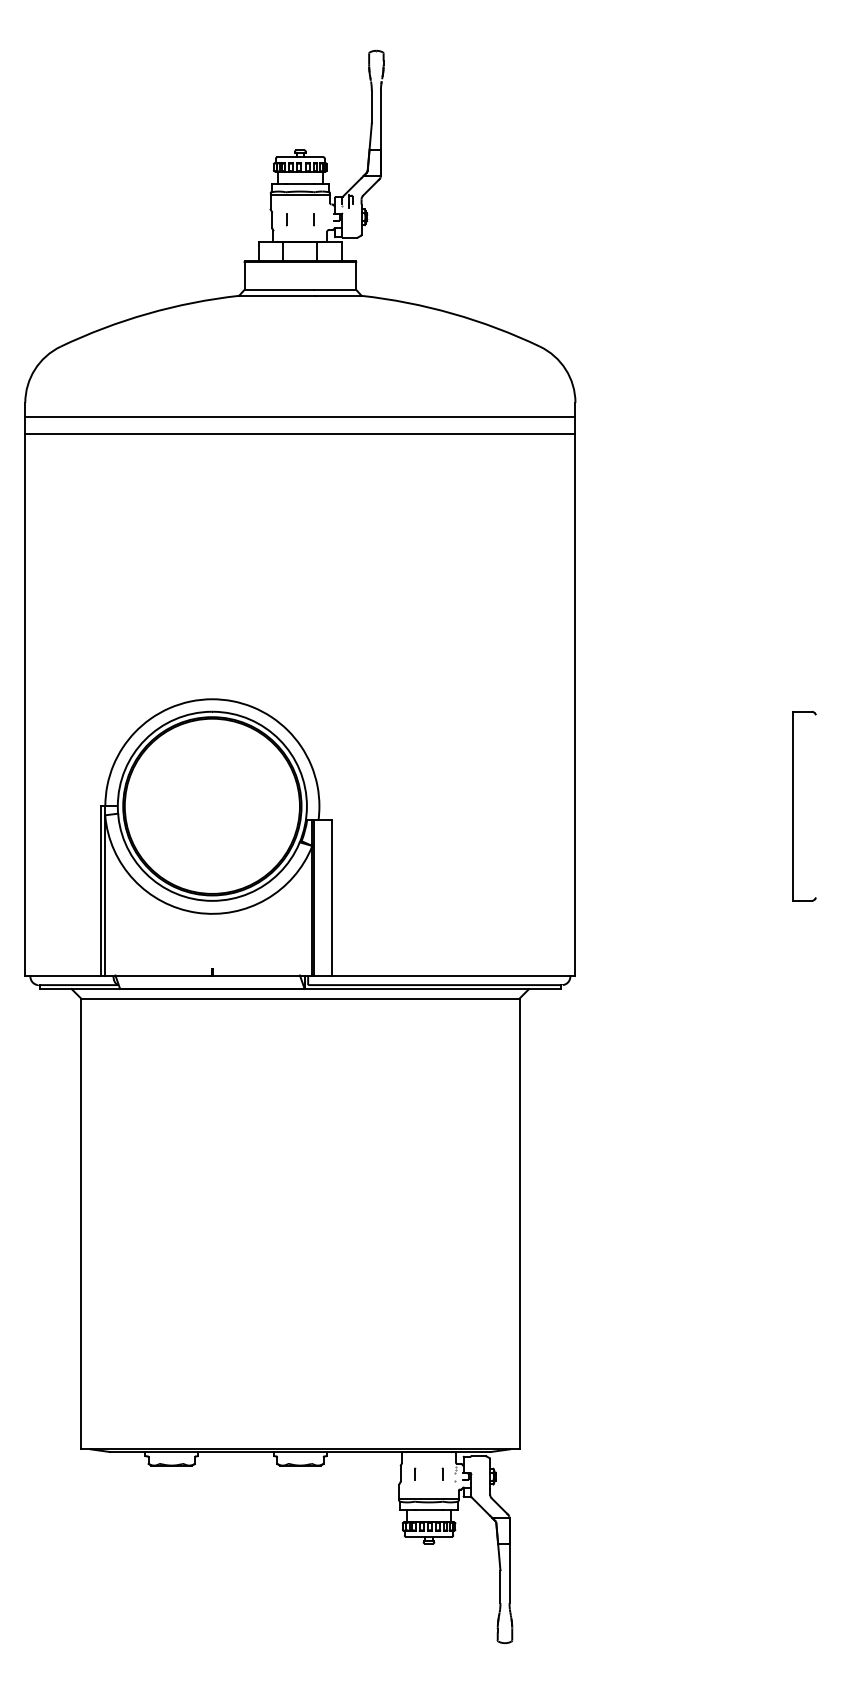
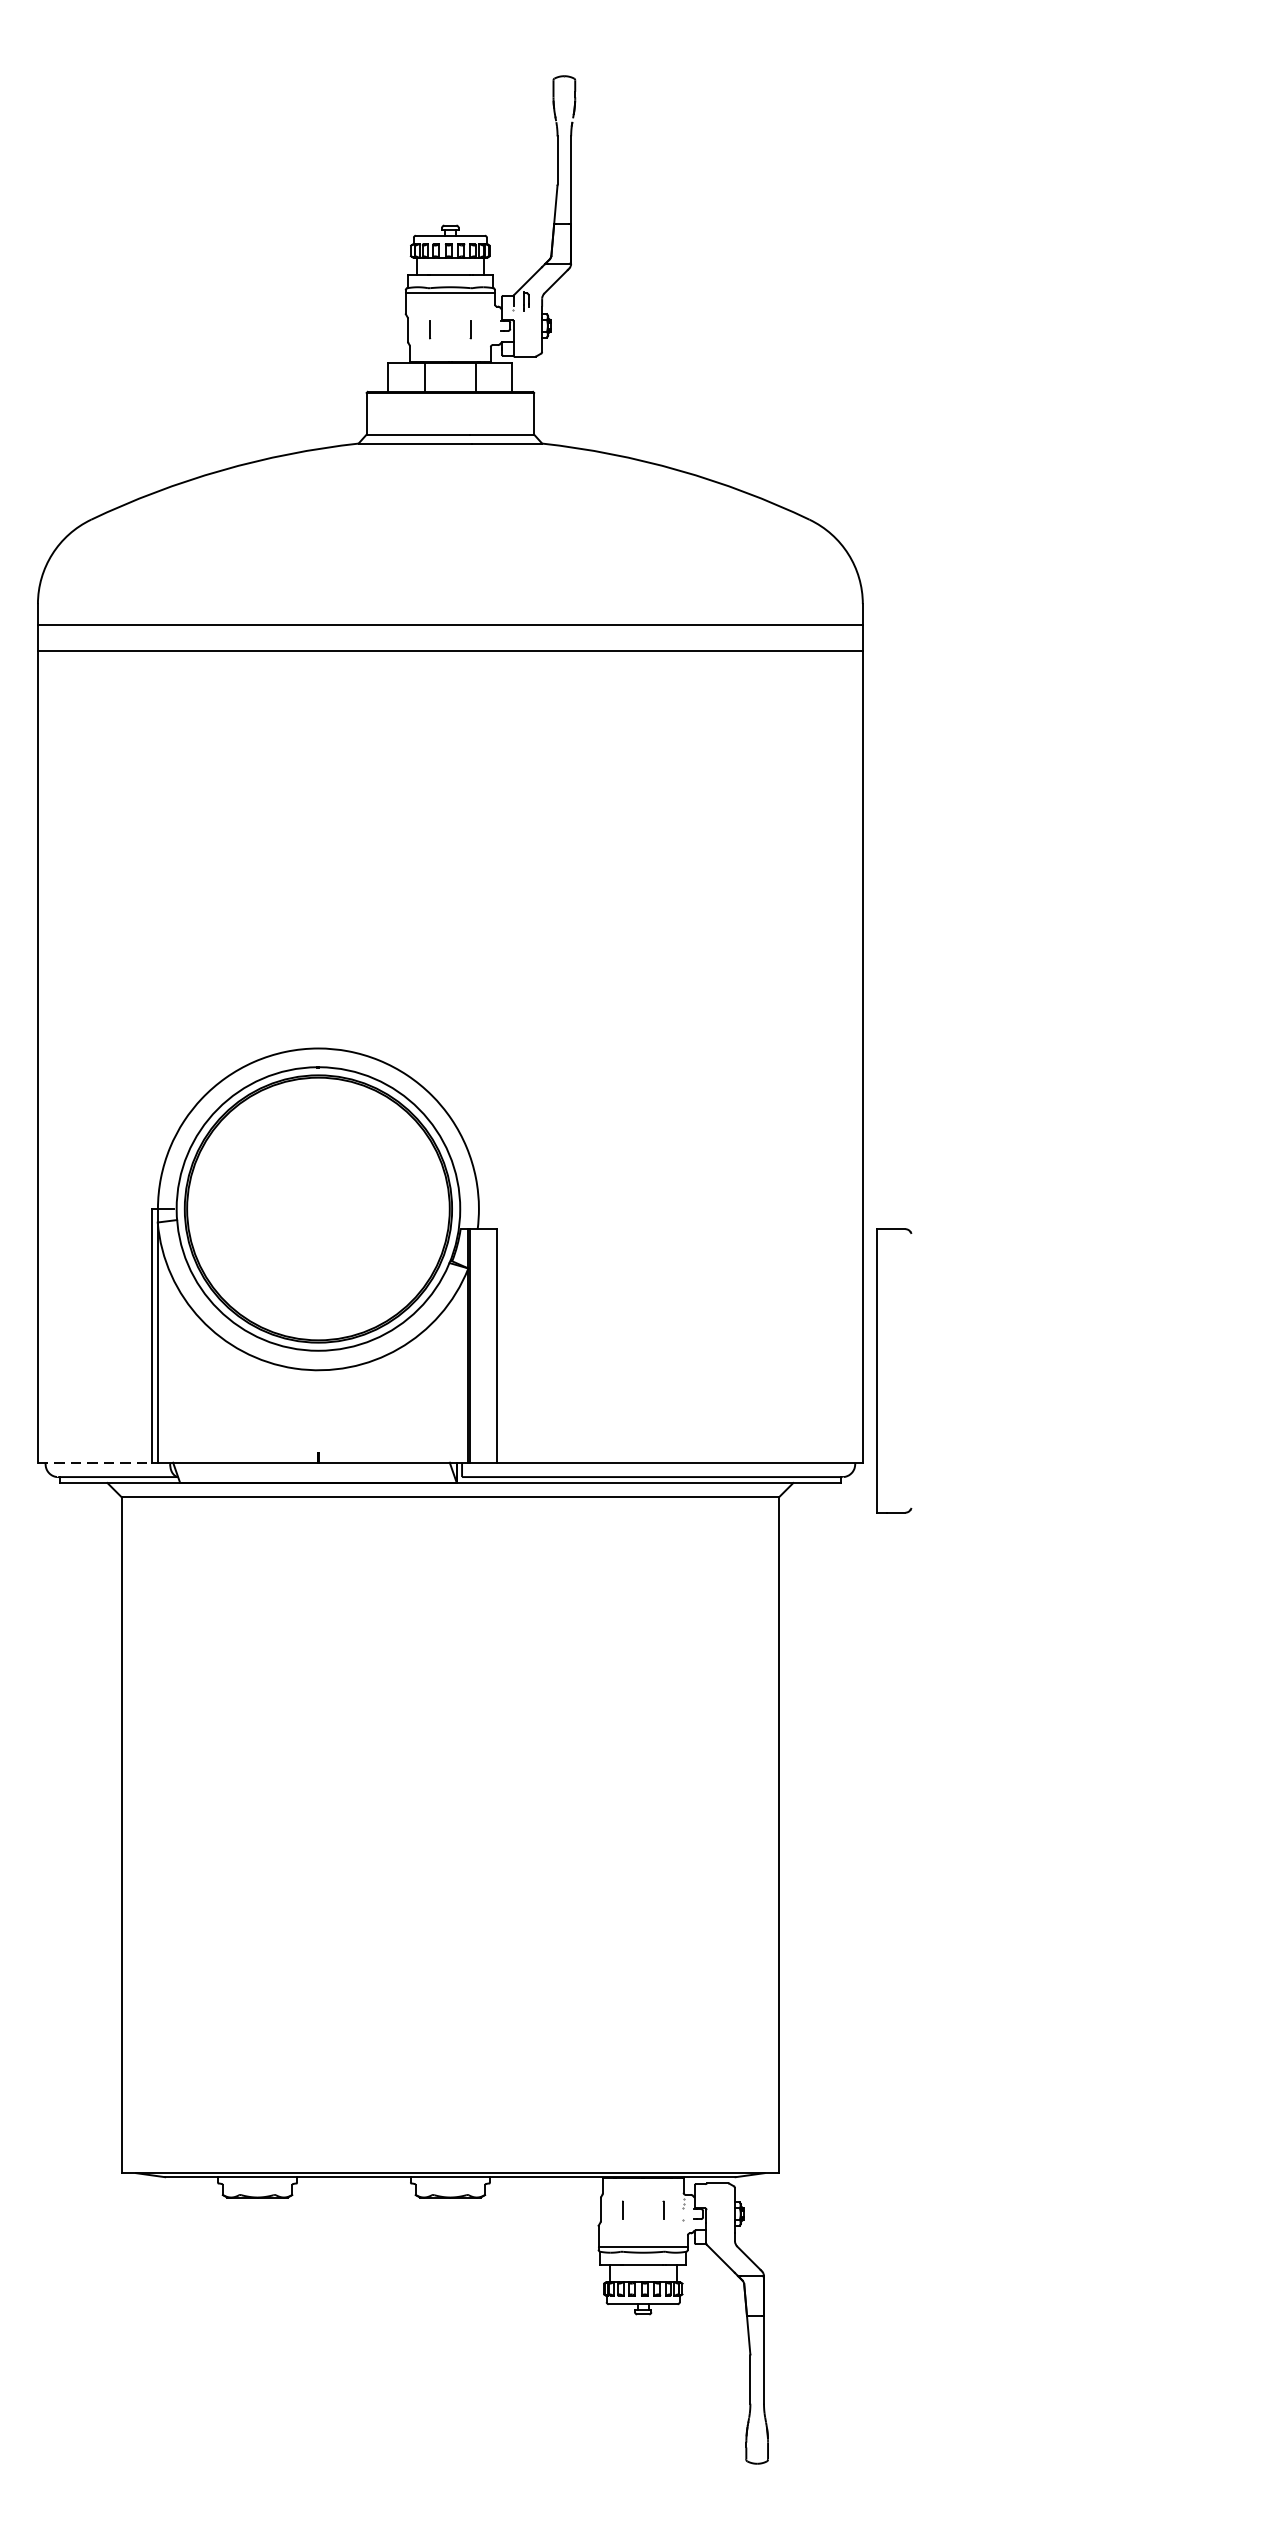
part: (793, 805) -> (877, 1369), moved
line: (63, 975) -> (95, 1462), solid -> dashed

